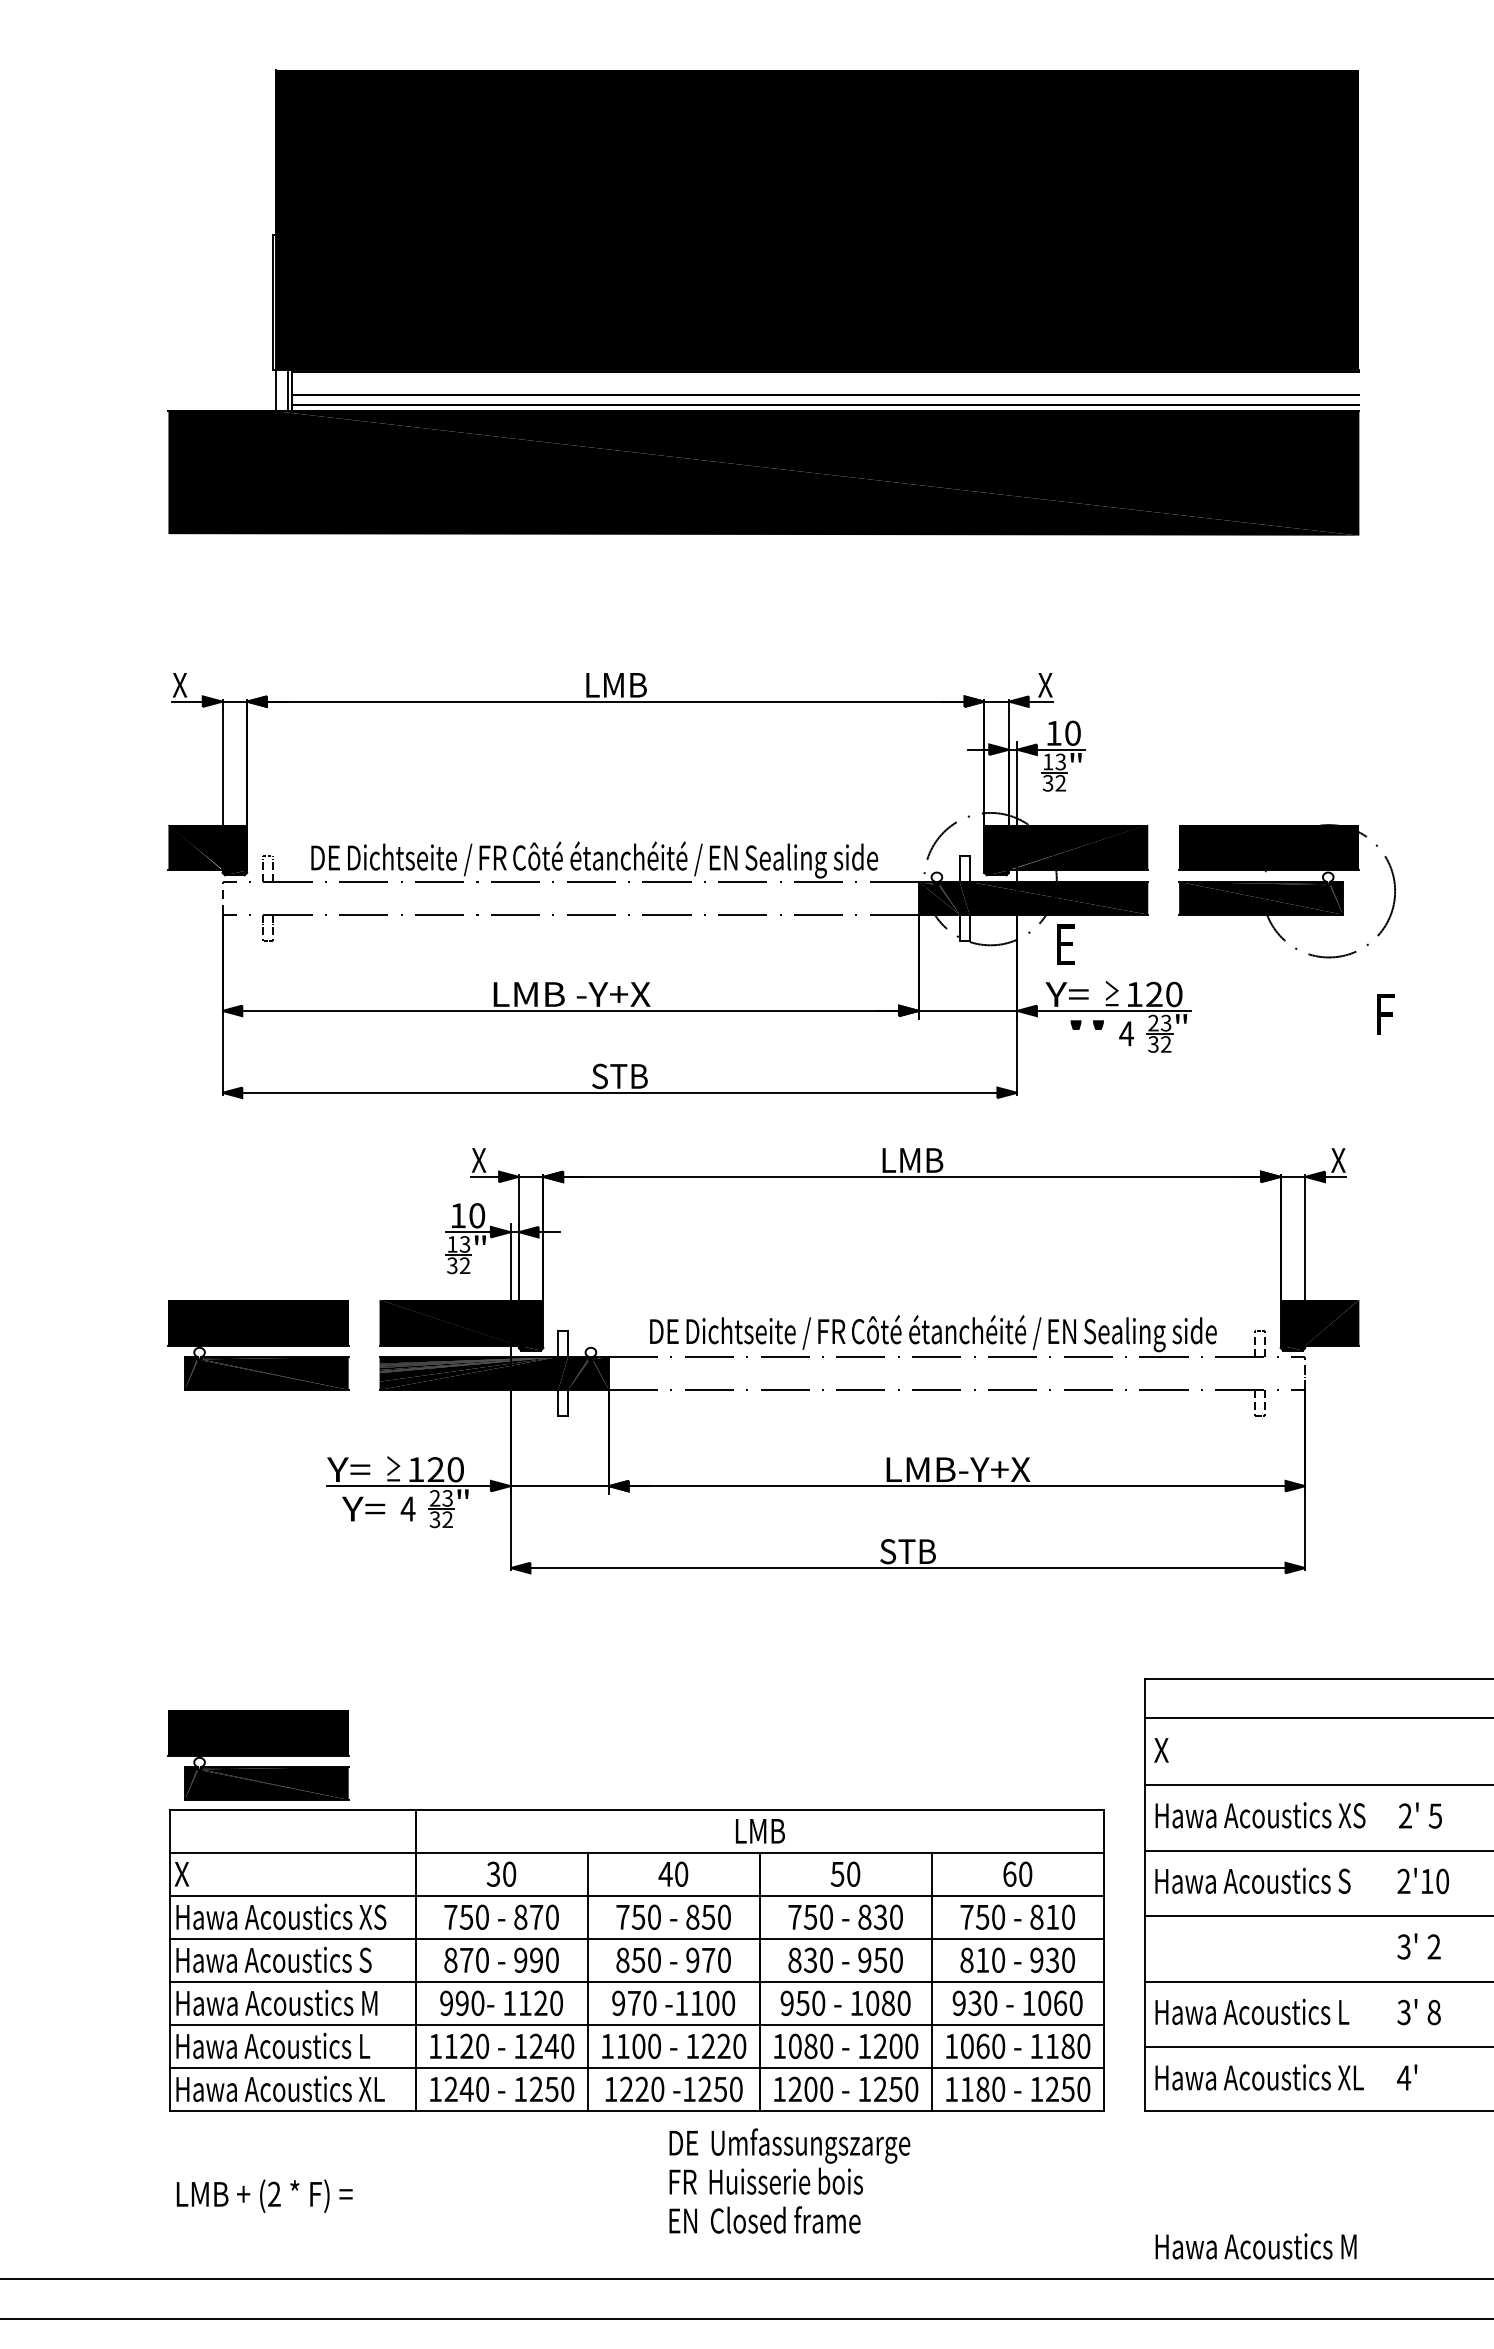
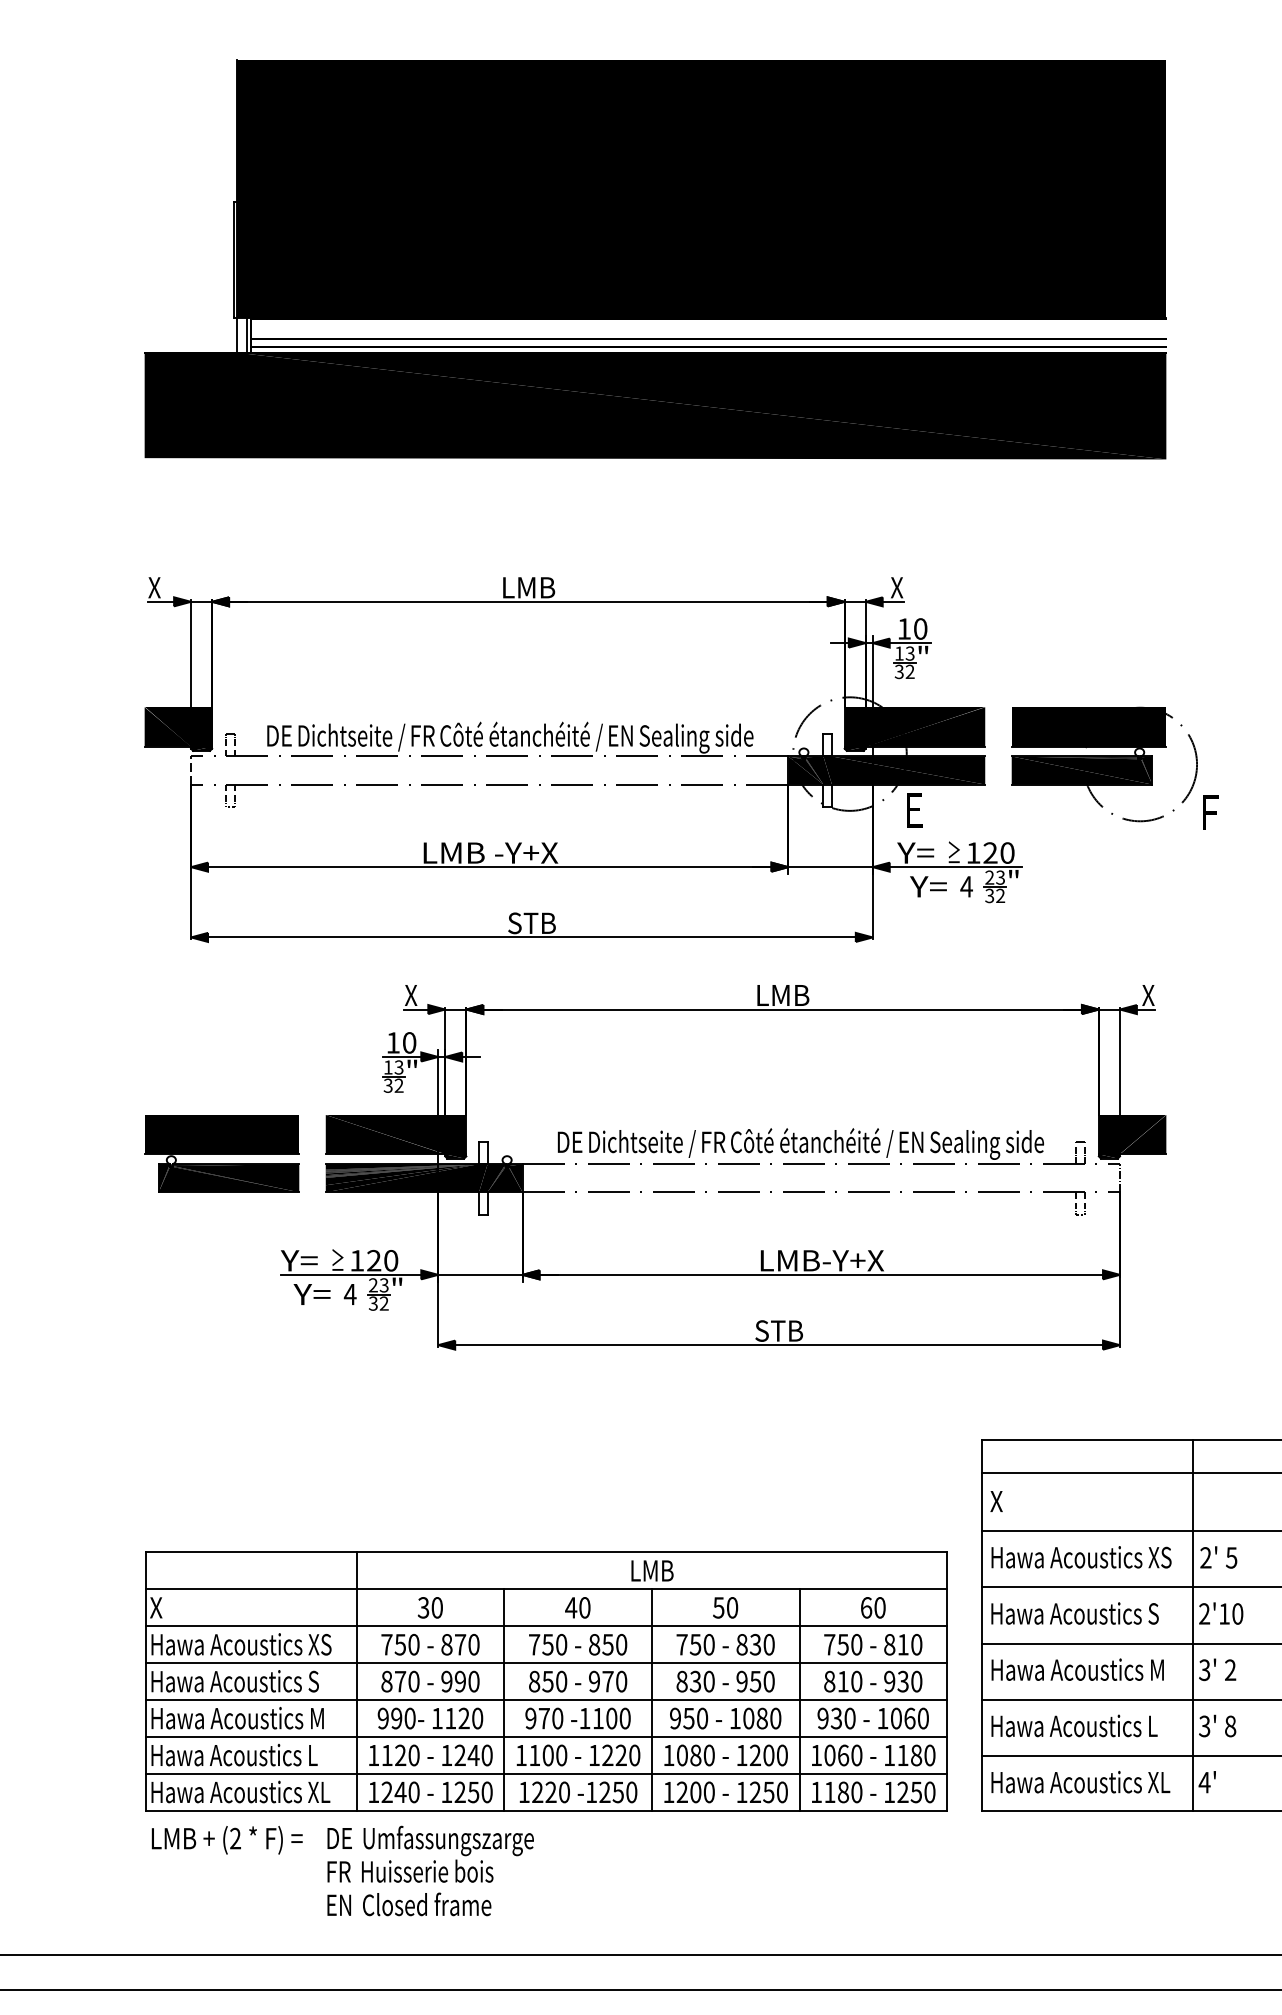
text: (1385, 1014) -> (1210, 812), moved
text: (1081, 1033) -> (927, 886), " -> Y=
part: (258, 1755) -> (221, 1505), removed
line: (1390, 1894) -> (1193, 1625), added
text: (789, 2180) -> (430, 1870), moved
text: (264, 2195) -> (227, 1839), moved
text: (1255, 2246) -> (1077, 1669), moved

